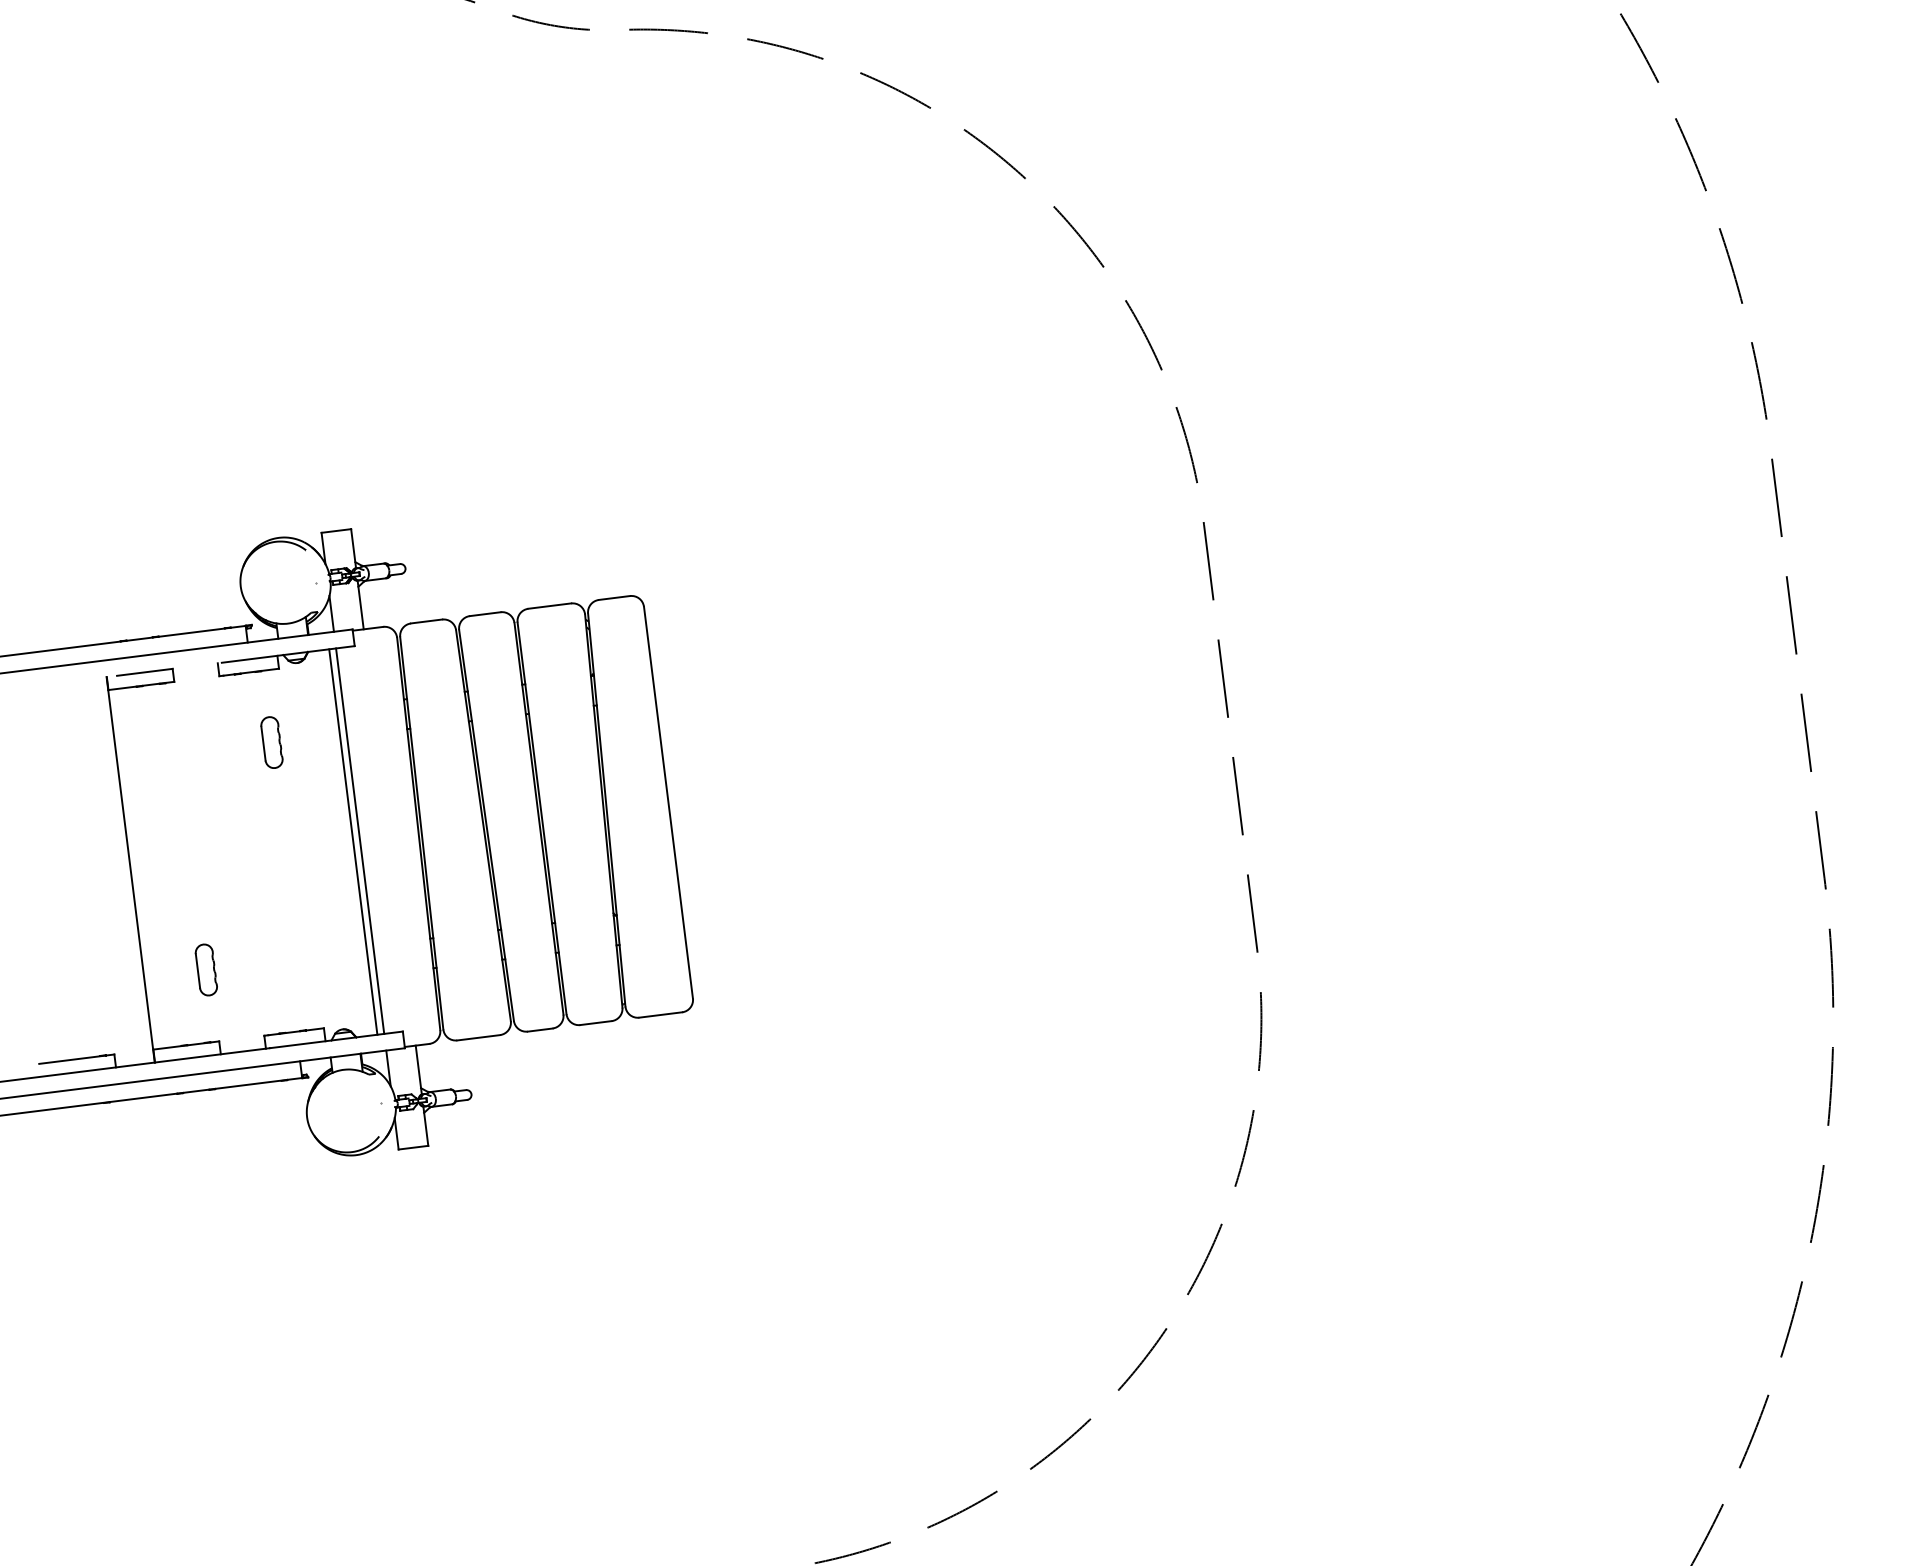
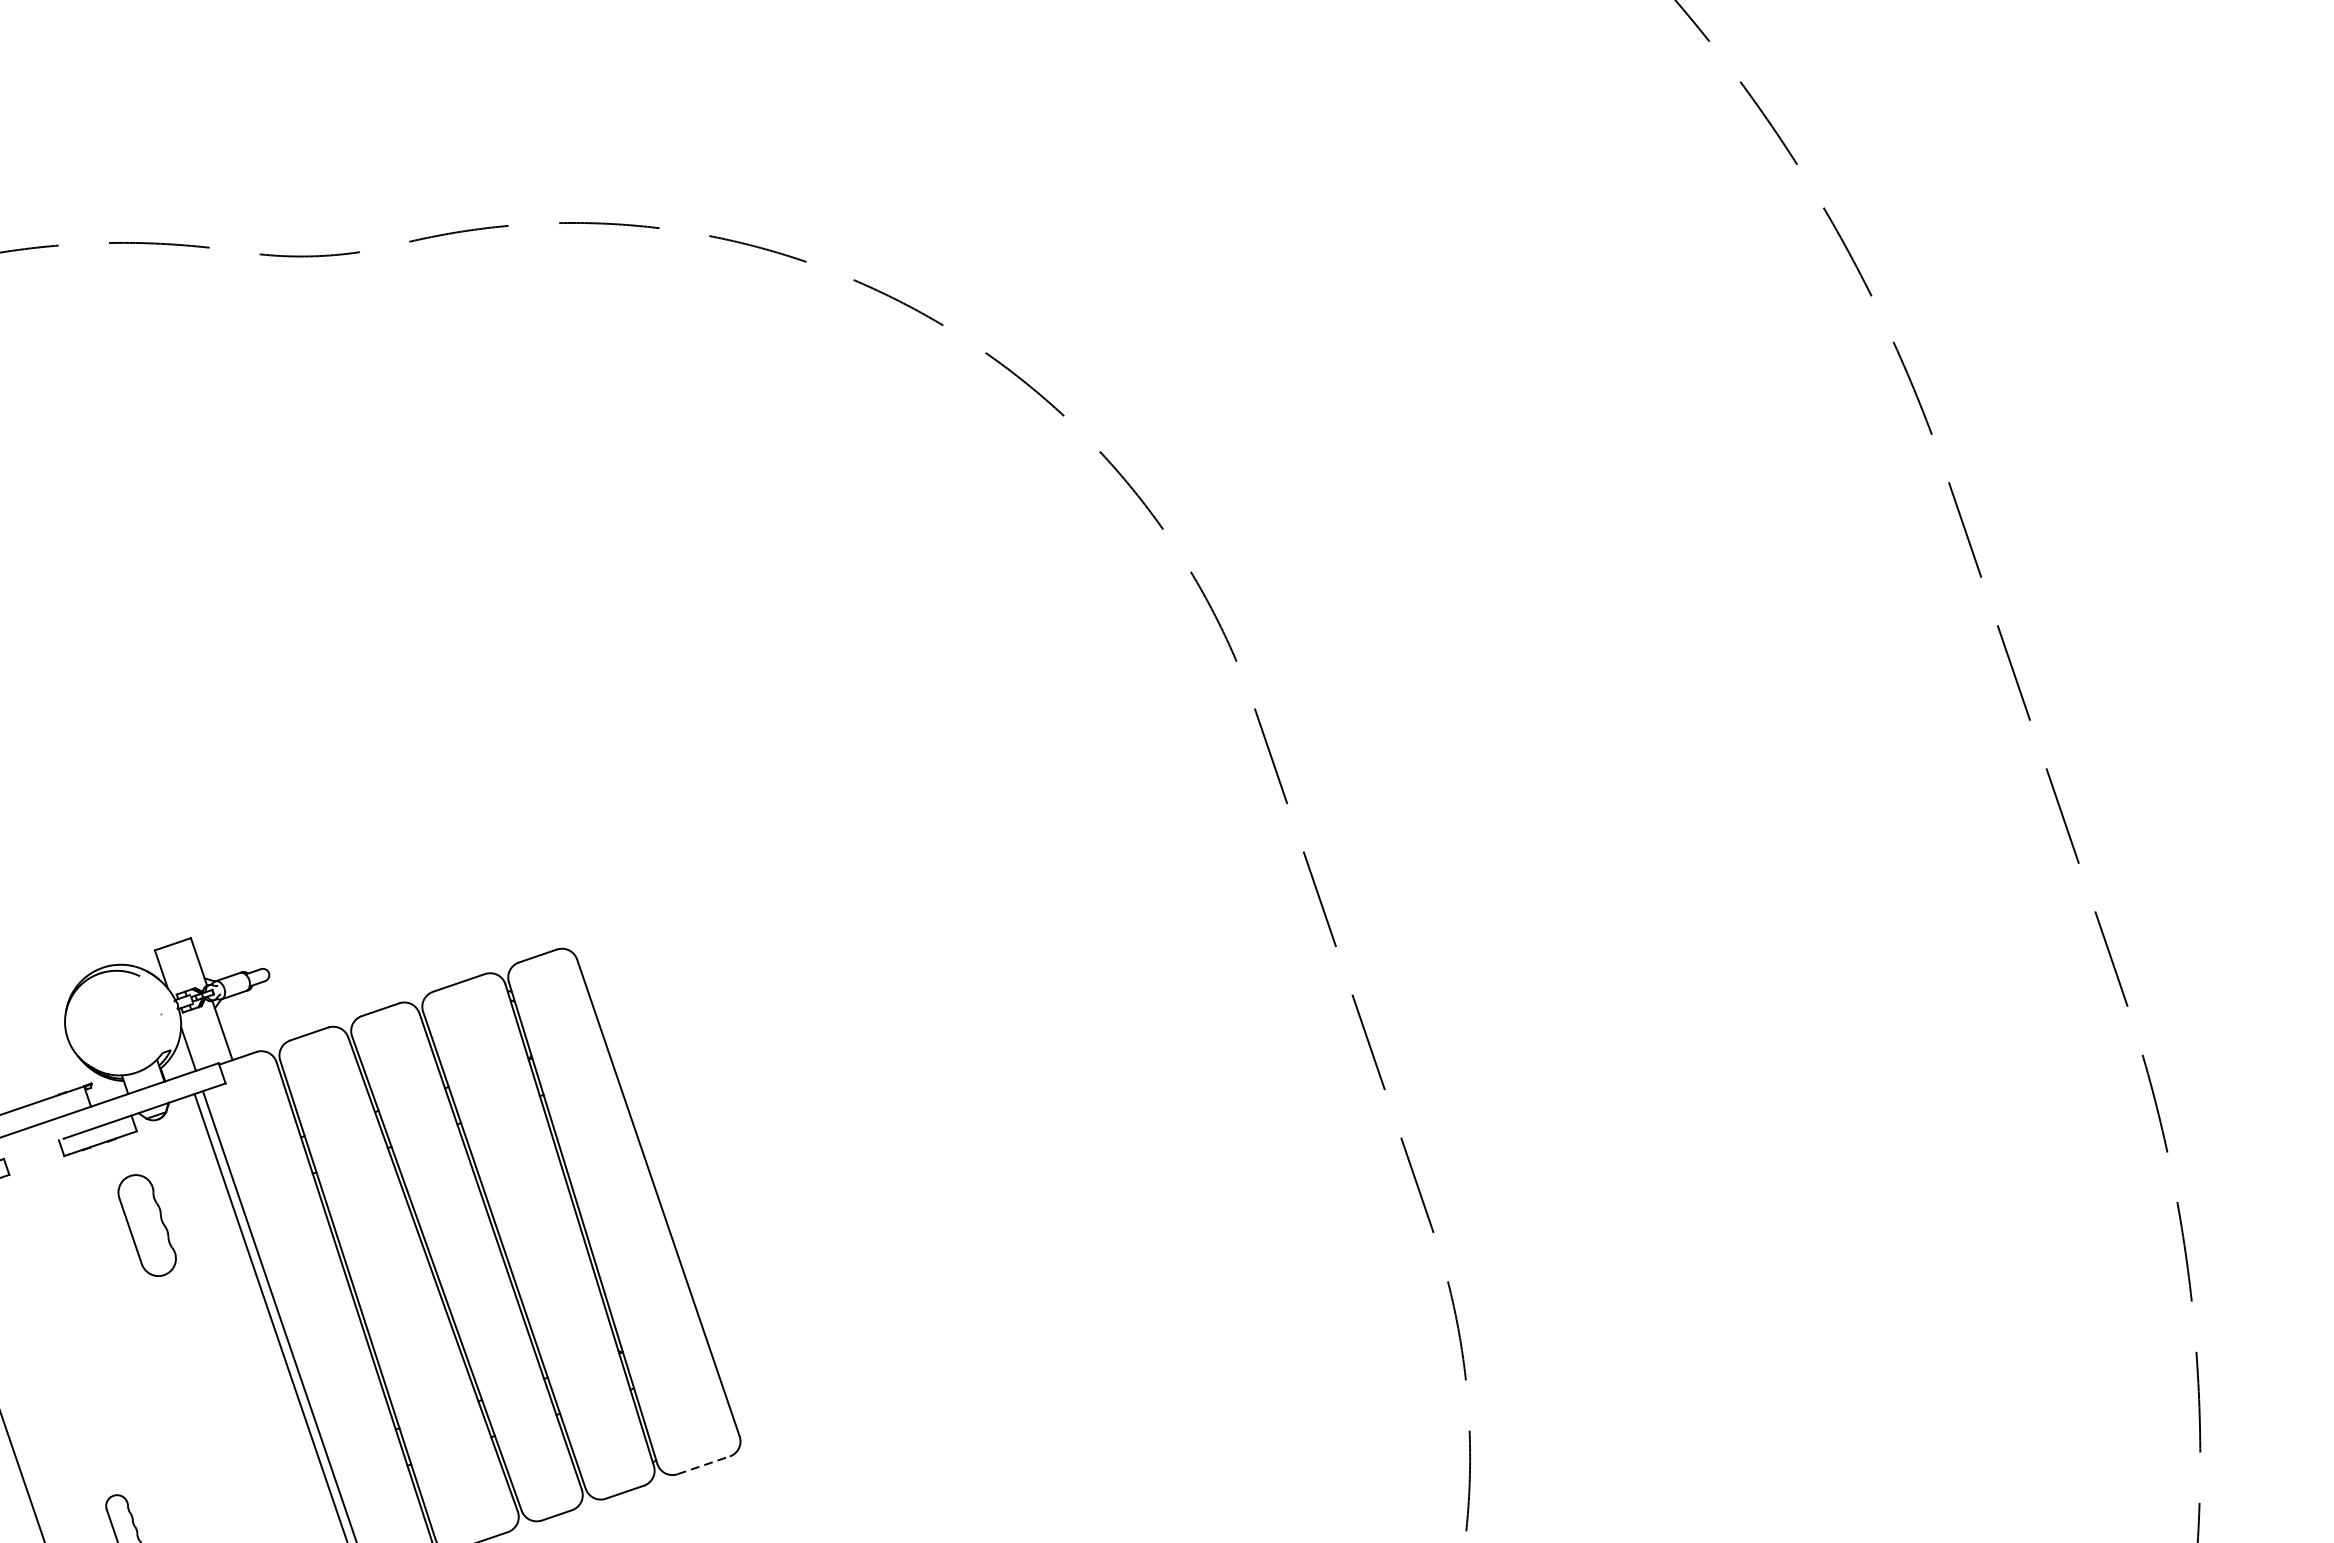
part: (271, 742) -> (146, 1225), size x1.6
line: (660, 1014) -> (703, 1464), solid -> dashed

